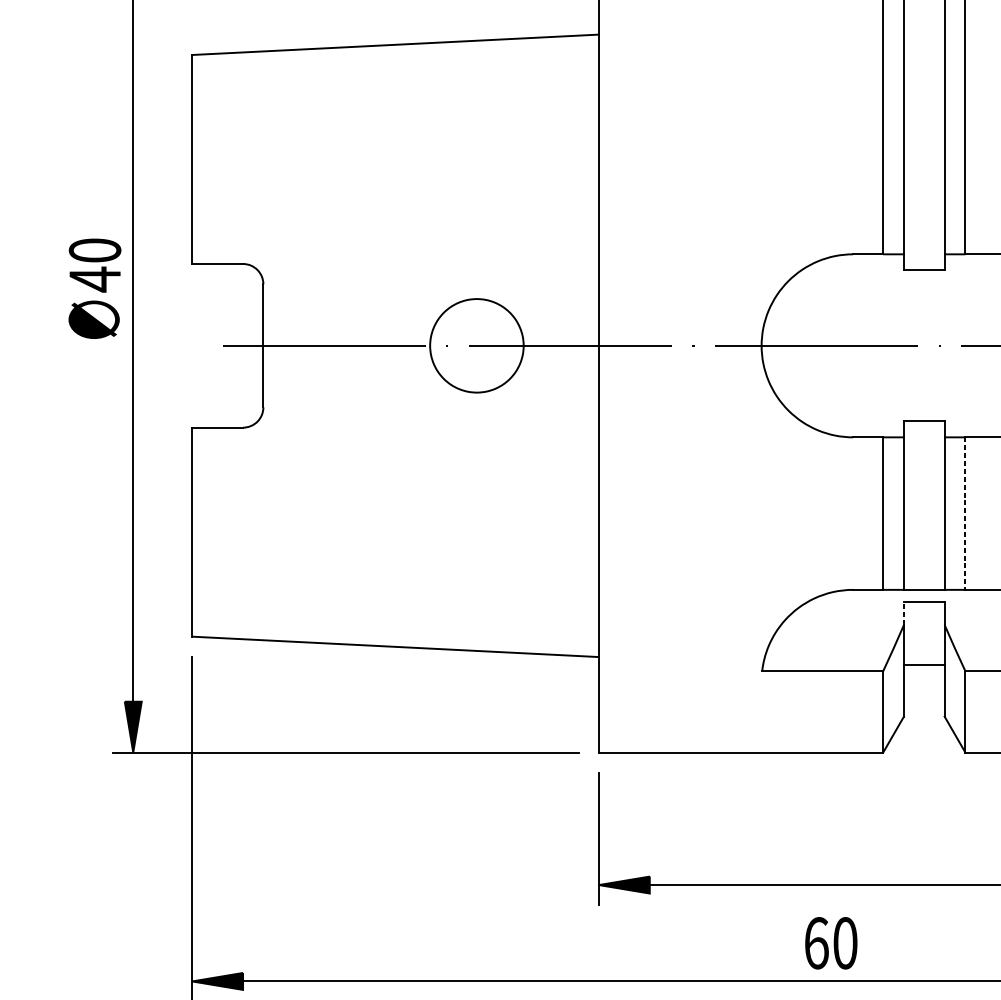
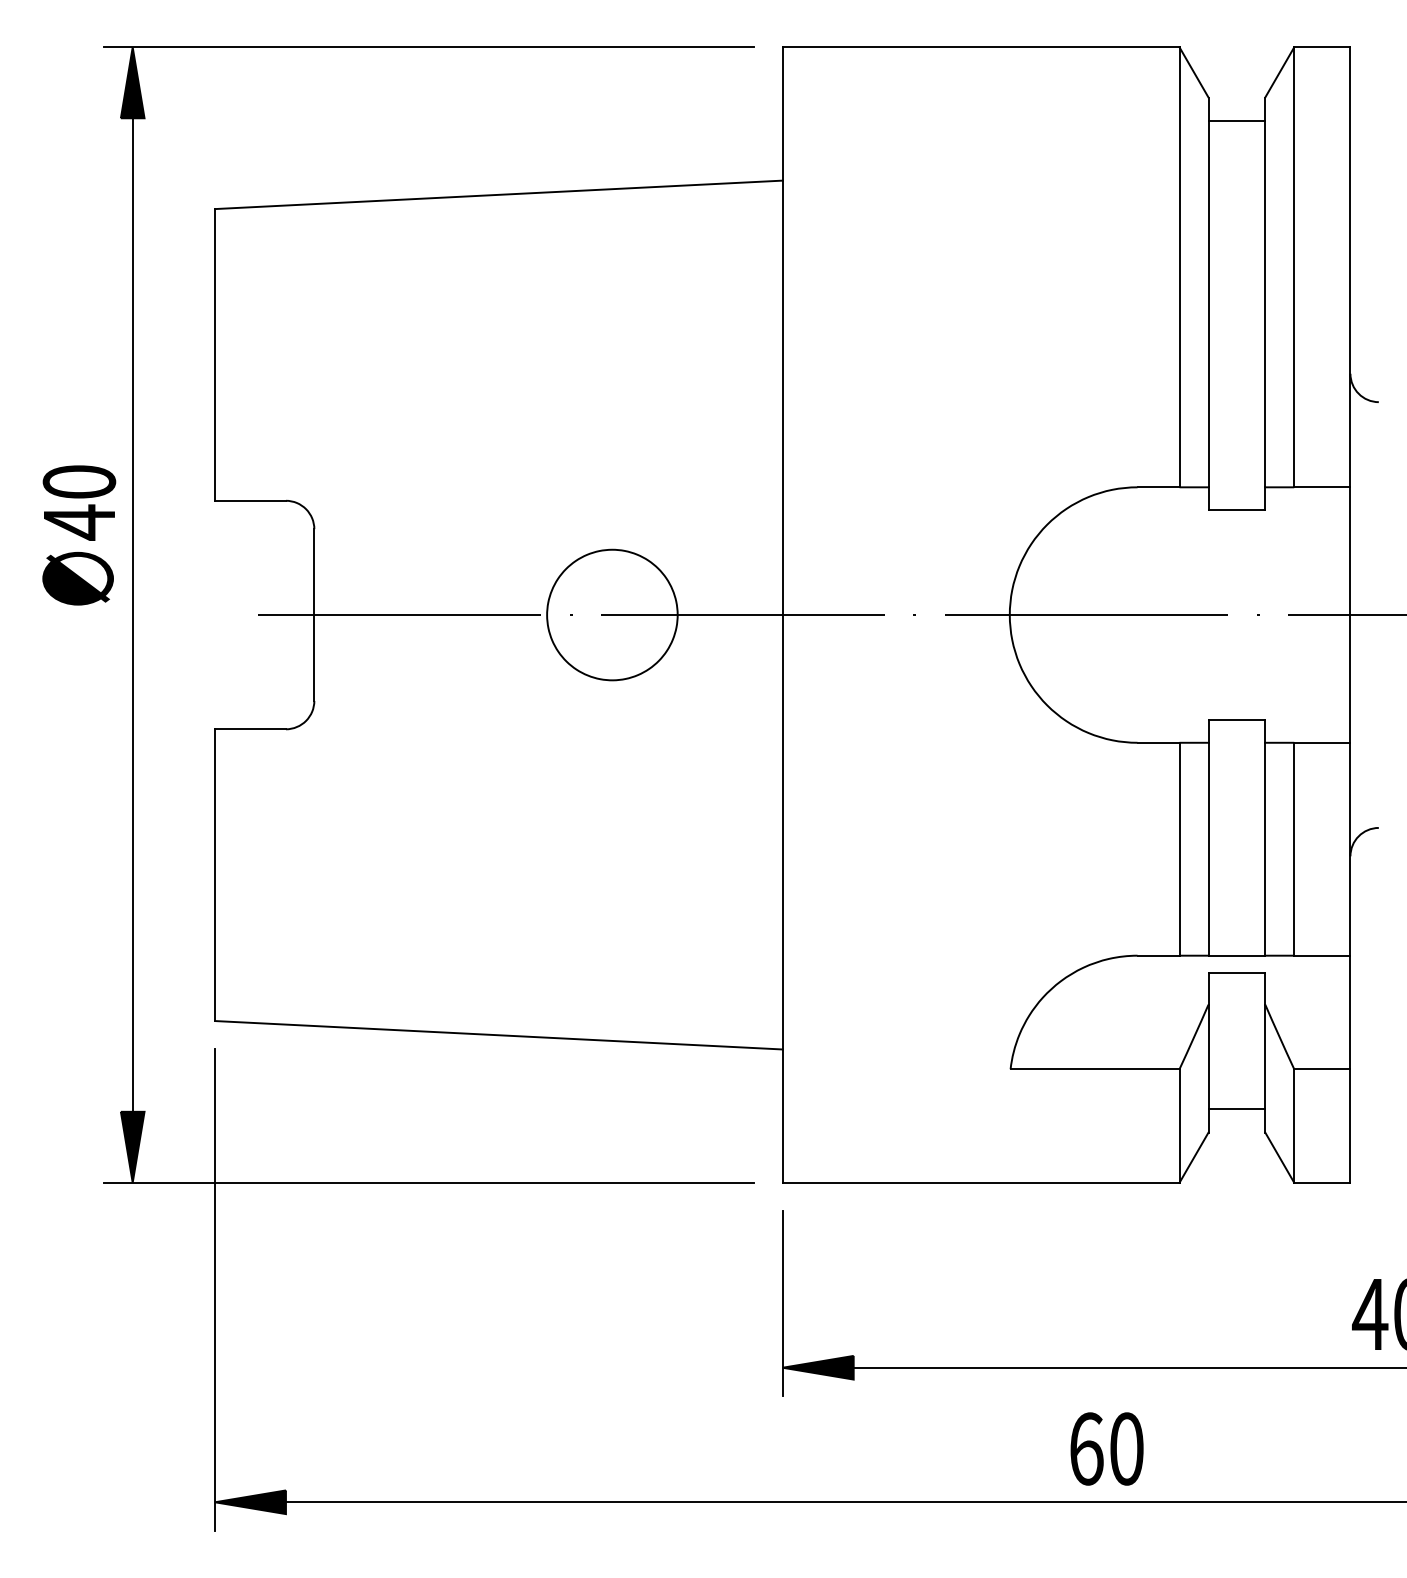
line: (965, 513) -> (1294, 849), dashed -> solid
line: (903, 613) -> (1208, 988), dashed -> solid
line: (924, 664) -> (1236, 1108), moved

